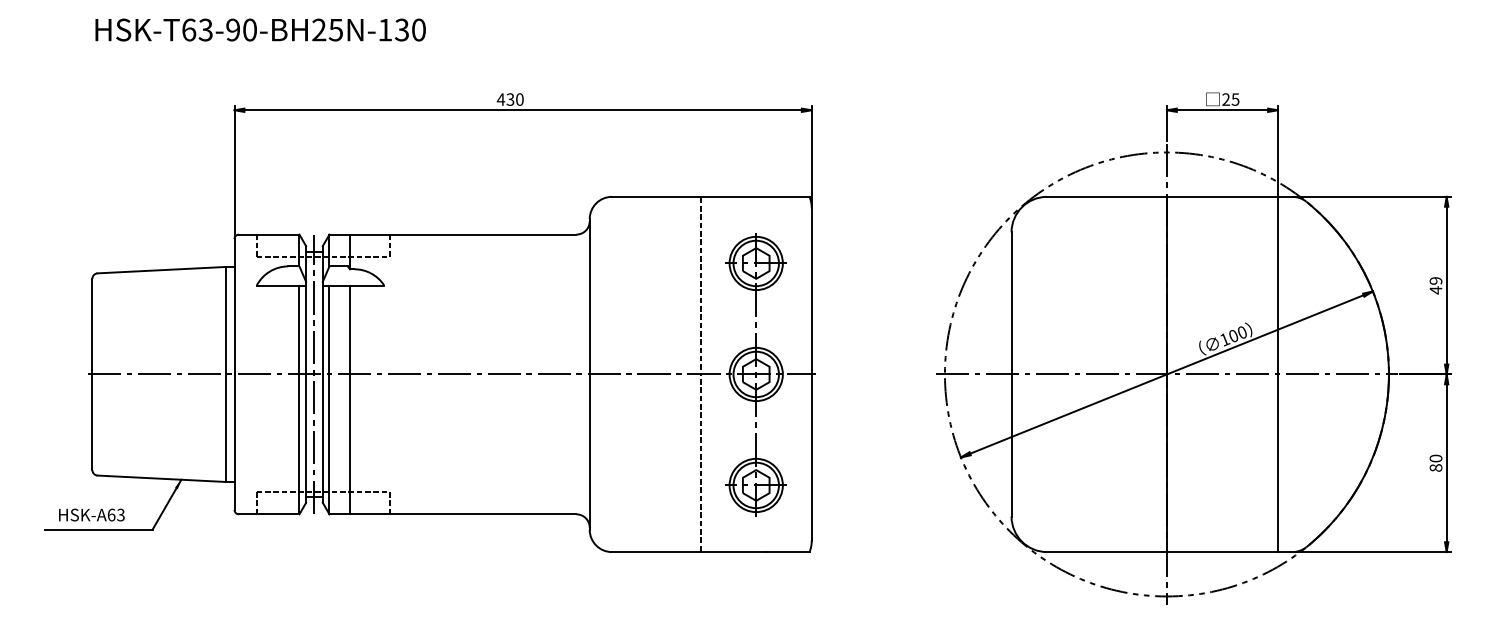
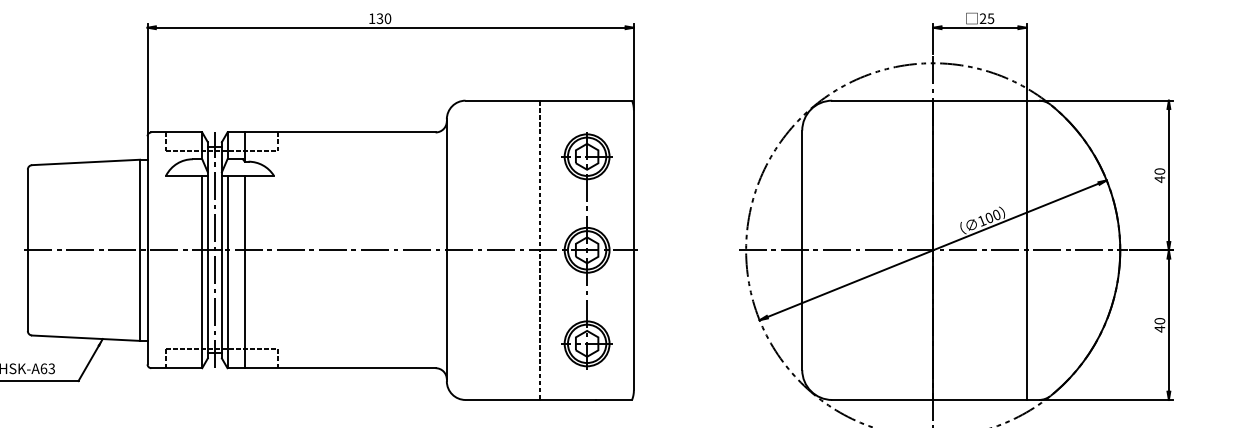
text: (500, 99) -> (371, 18), 430 -> 130
text: (1435, 280) -> (1159, 171), 49 -> 40
text: (1435, 467) -> (1159, 328), 80 -> 40

